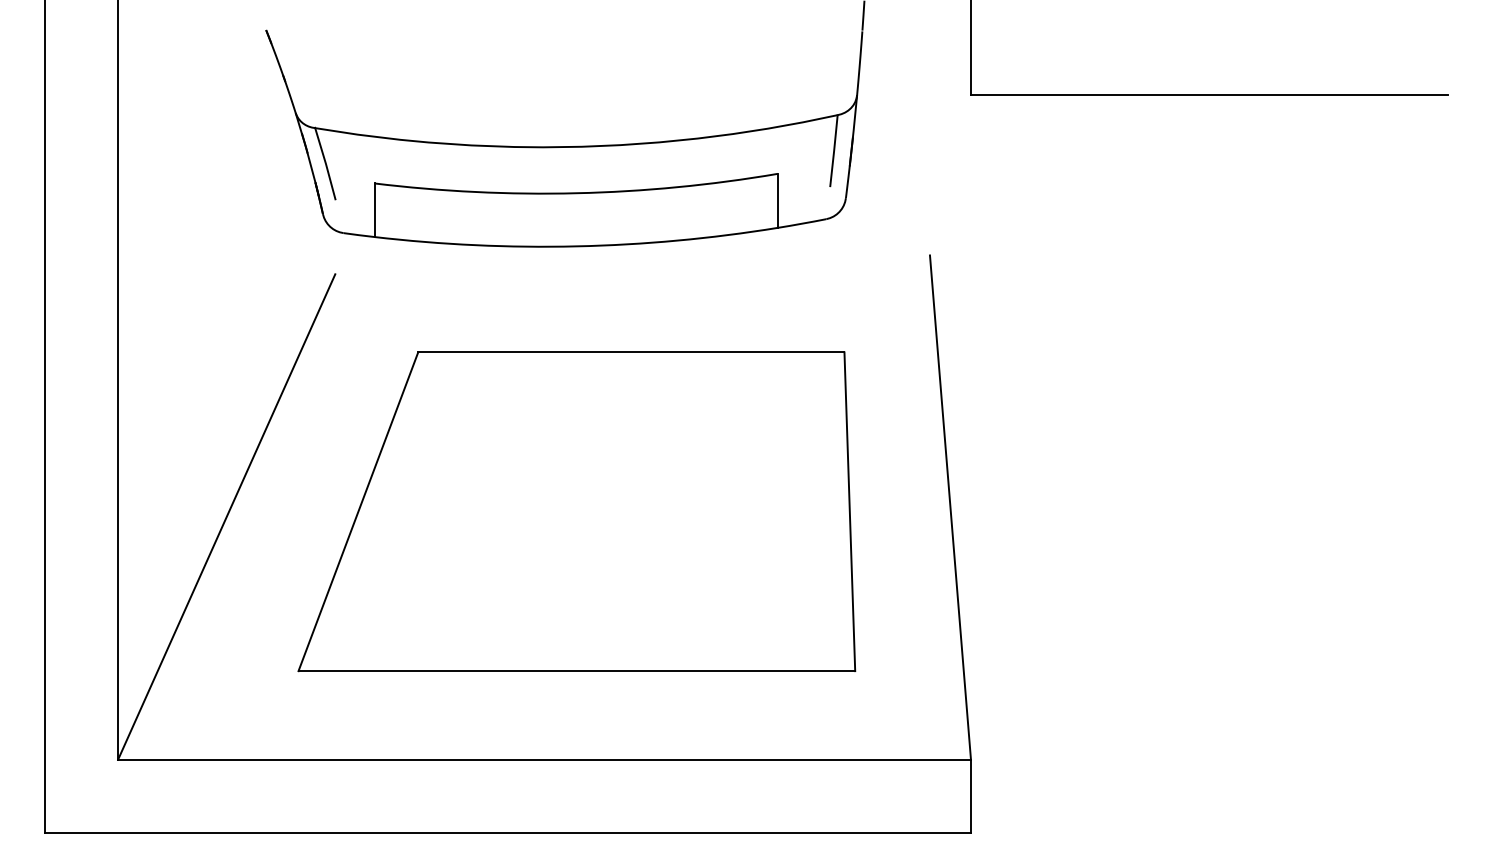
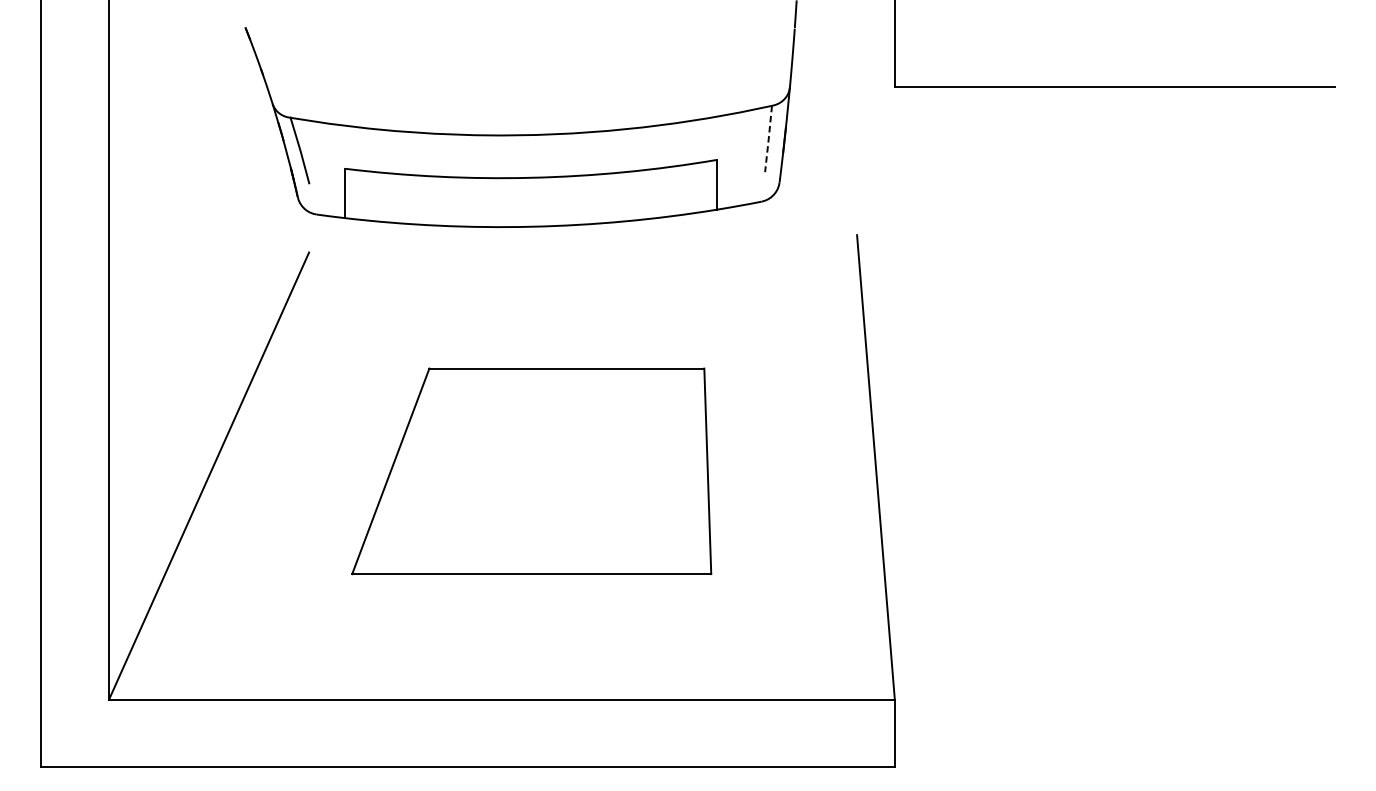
line: (834, 151) -> (769, 139), solid -> dashed
part: (576, 511) -> (531, 471), size x0.7

